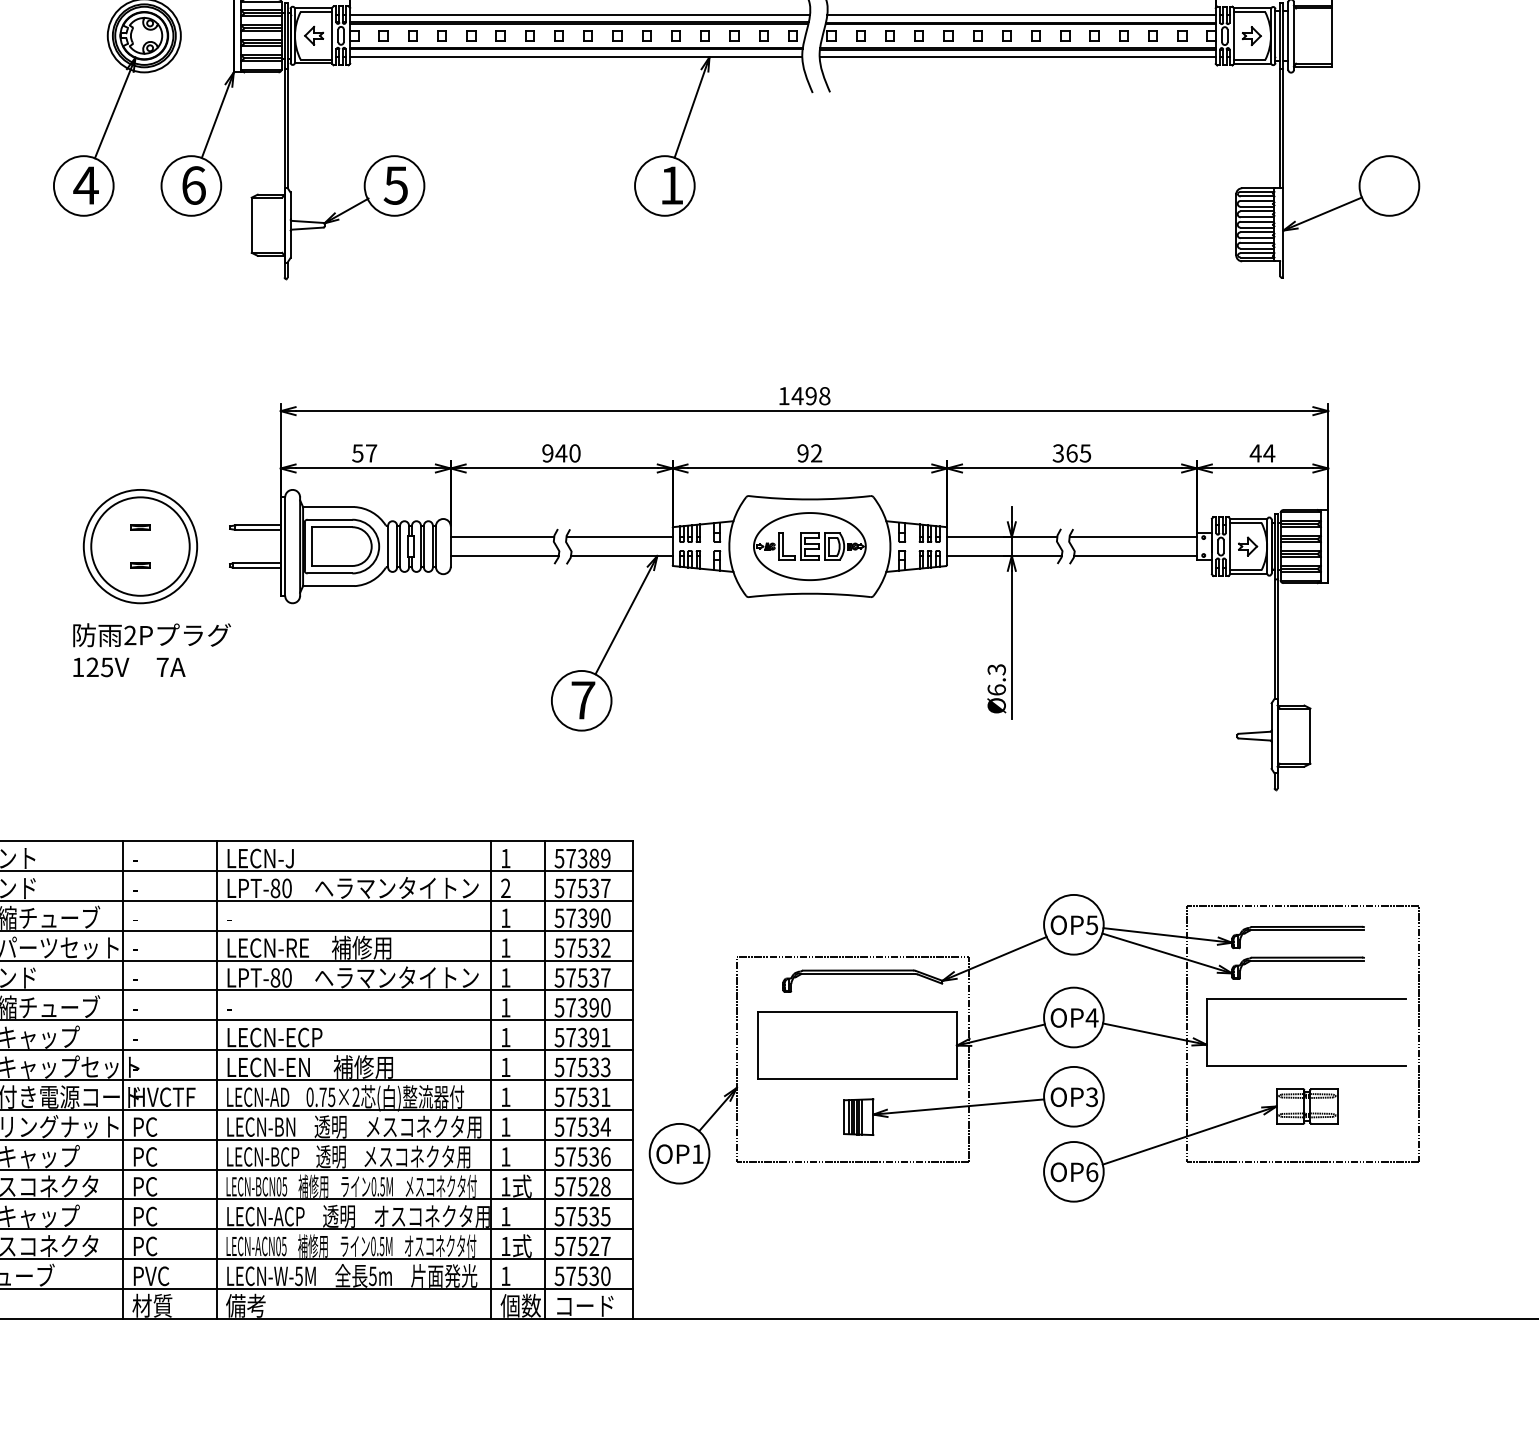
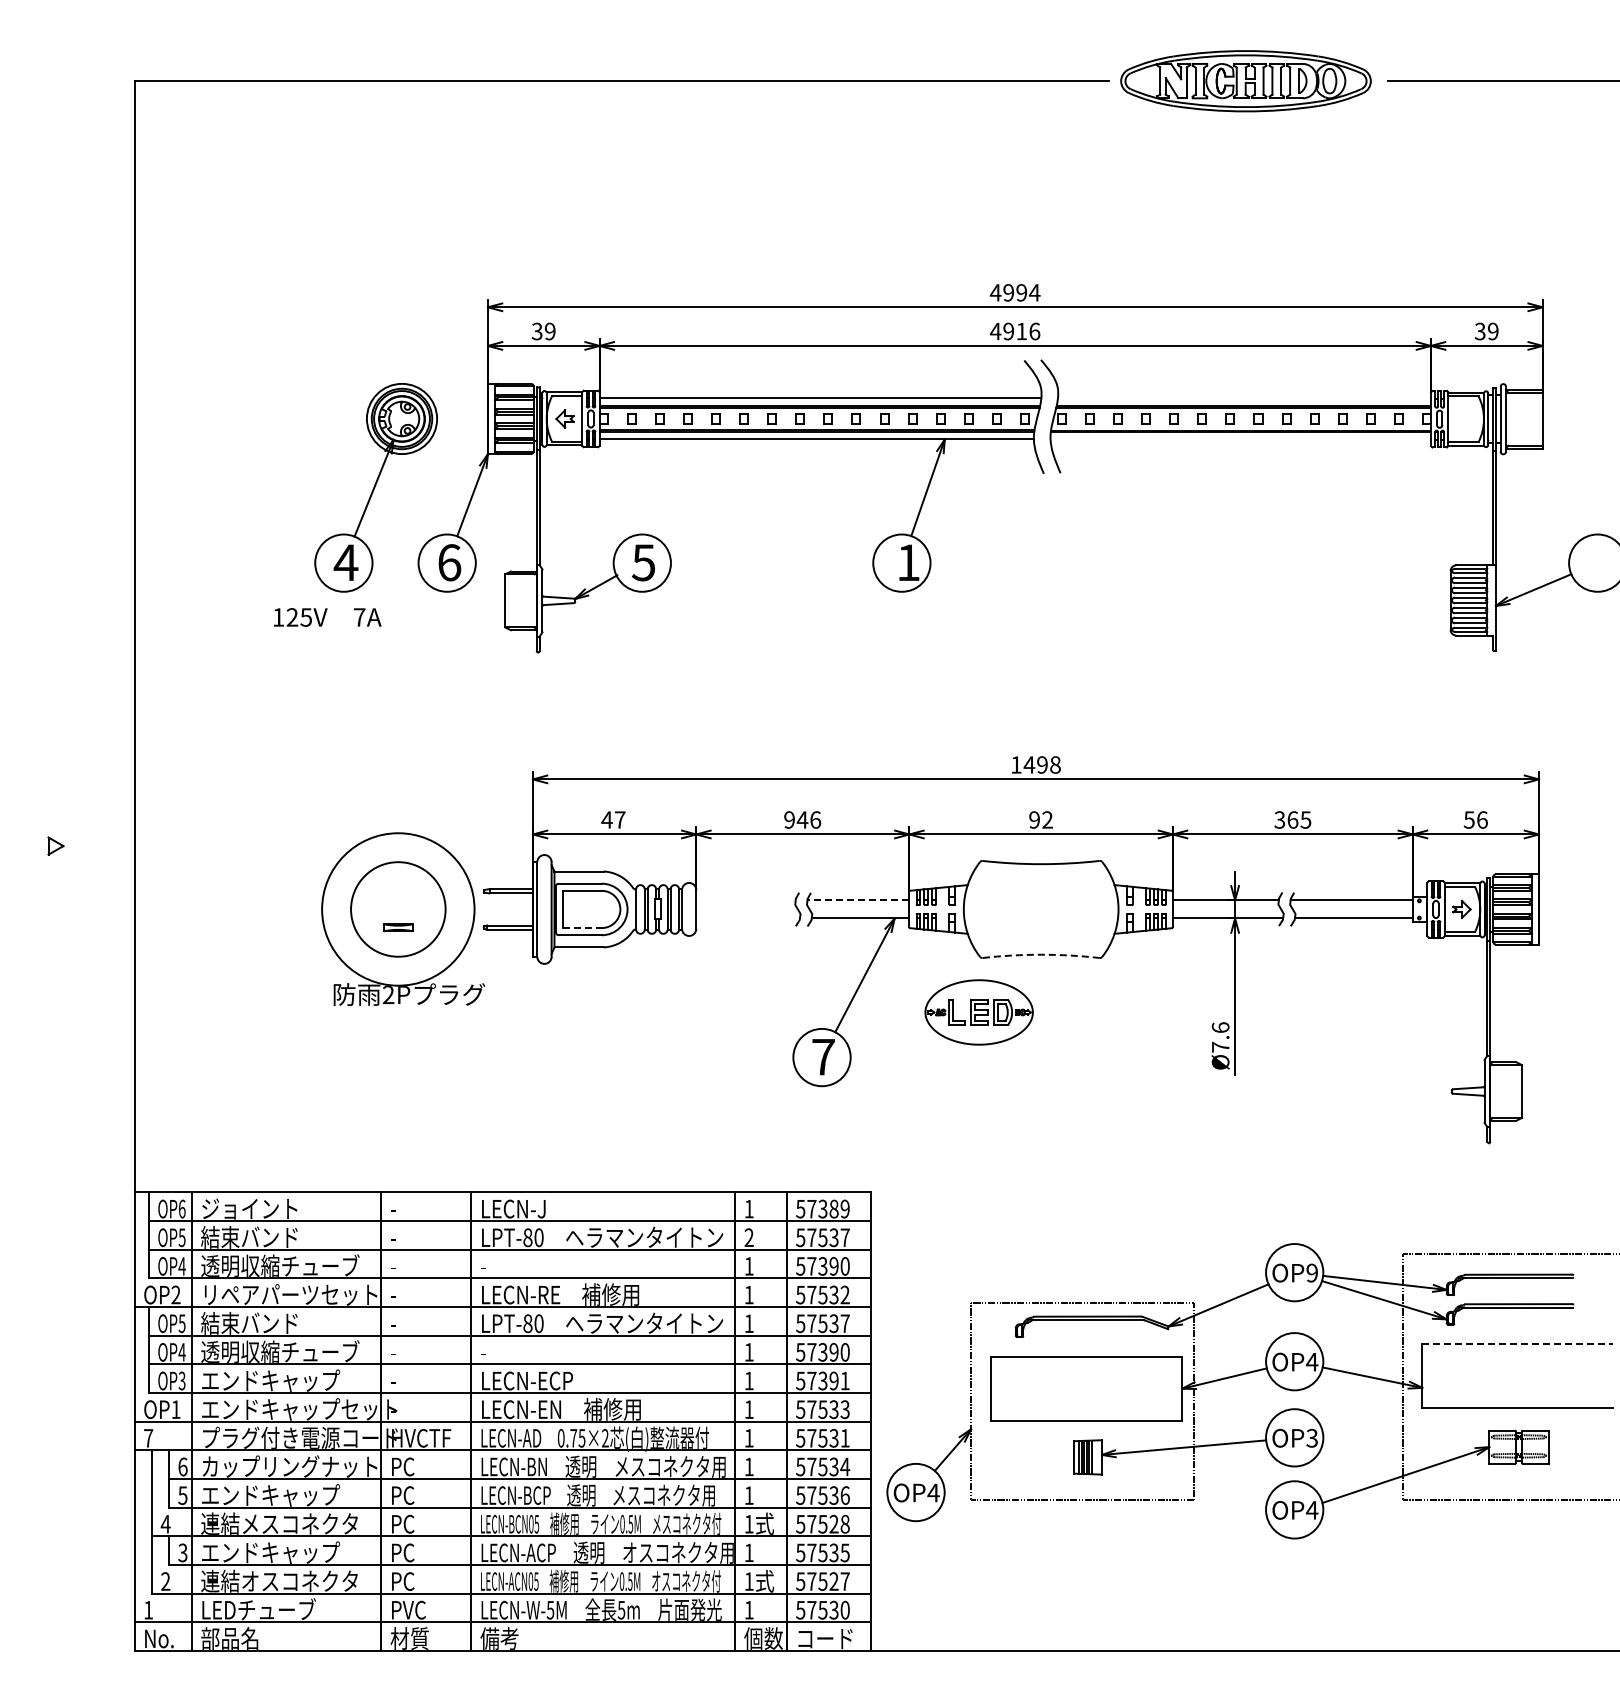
line: (1020, 14) -> (1243, 398), removed
part: (1251, 35) -> (1465, 418), removed
line: (1017, 57) -> (1240, 439), removed
text: (357, 452) -> (606, 819), 57 -> 47
text: (574, 452) -> (815, 819), 940 -> 946
text: (1262, 452) -> (1475, 819), 44 -> 56
part: (139, 527) -> (397, 891), removed
line: (502, 537) -> (745, 900), removed
line: (619, 537) -> (858, 900), solid -> dashed
circle: (139, 546) -> (397, 909), size x1.4
part: (809, 546) -> (978, 1012), moved
line: (504, 555) -> (747, 918), removed
part: (139, 565) -> (397, 927), size x1.6
line: (332, 566) -> (582, 928), solid -> dashed
arc: (810, 593) -> (1041, 954), solid -> dashed
text: (129, 667) -> (327, 617), moved
text: (996, 679) -> (1220, 1037), Ø6.3 -> Ø7.6
text: (1091, 924) -> (1311, 1272), OP5 -> OP9
line: (1305, 999) -> (1517, 1344), solid -> dashed
text: (697, 1153) -> (933, 1492), OP1 -> OP4
text: (1092, 1172) -> (1312, 1510), OP6 -> OP4

